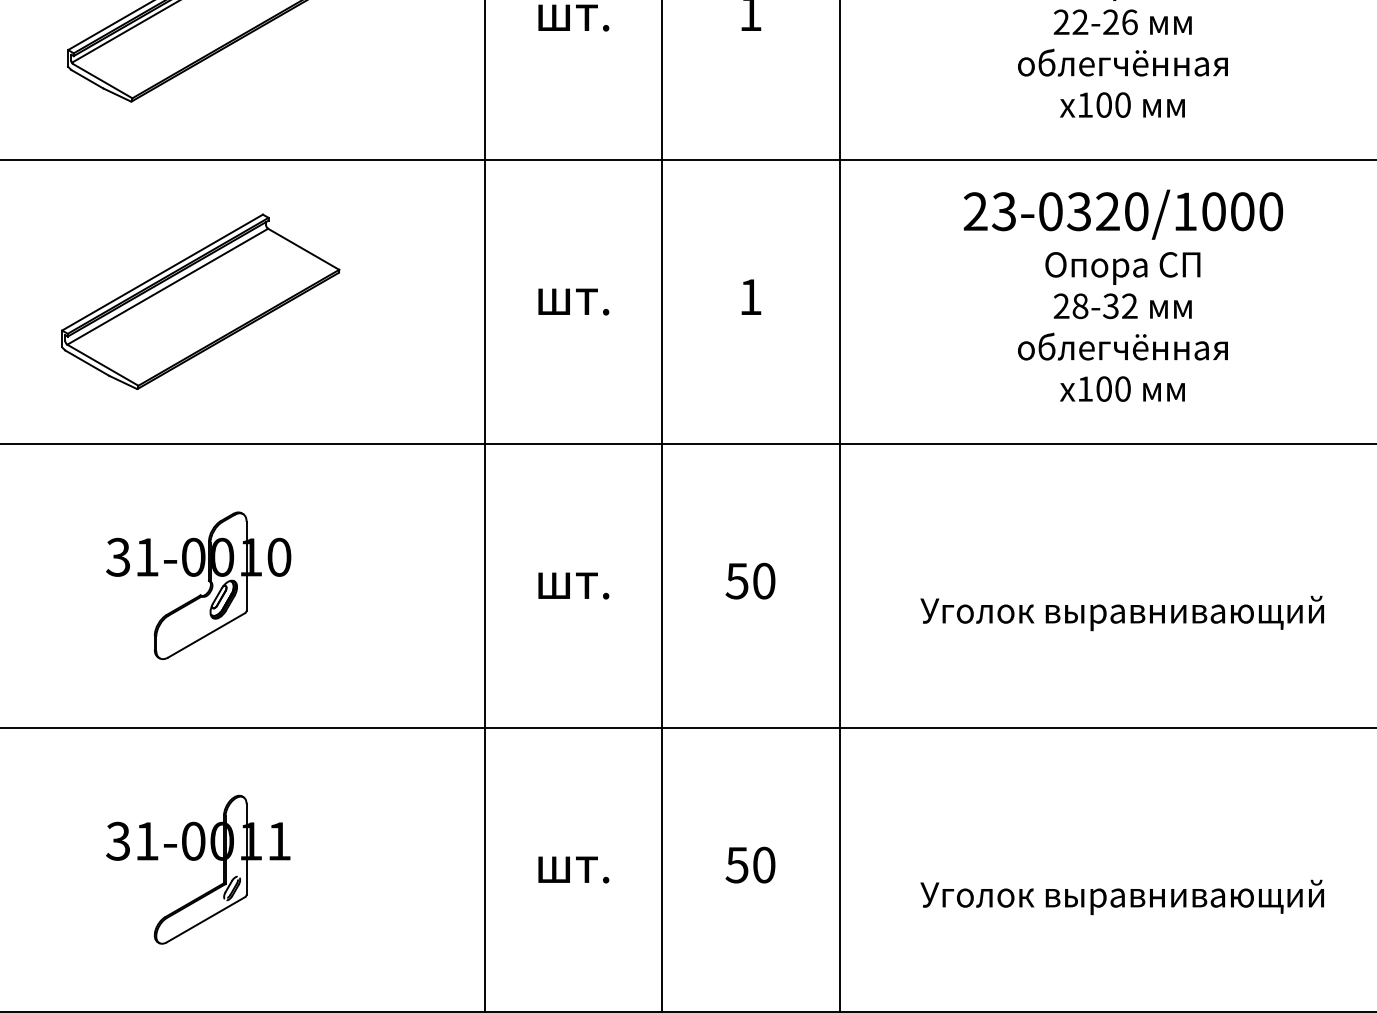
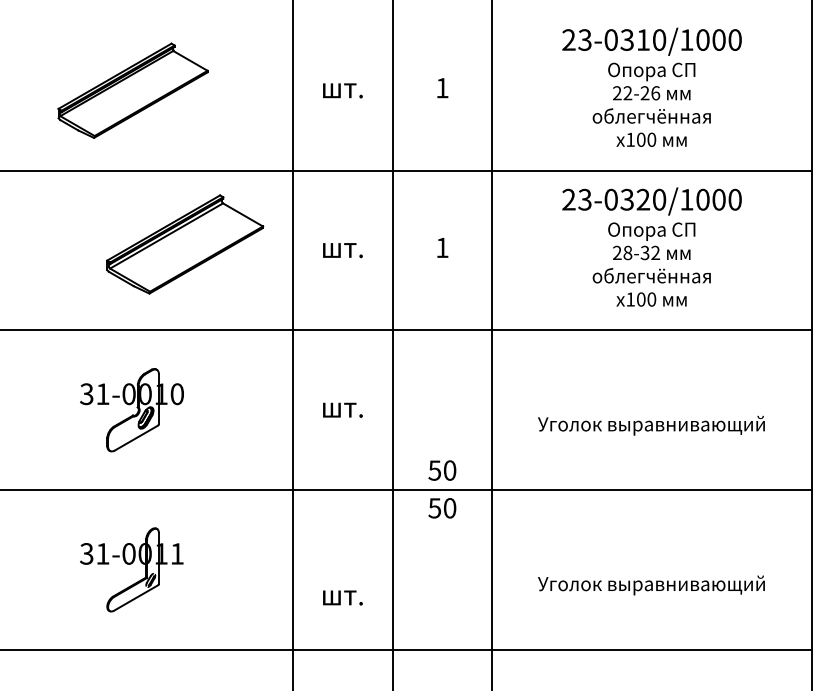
part: (201, 301) -> (185, 244), moved
text: (750, 580) -> (442, 470), moved
text: (750, 865) -> (442, 508), moved
text: (573, 869) -> (342, 597), moved

